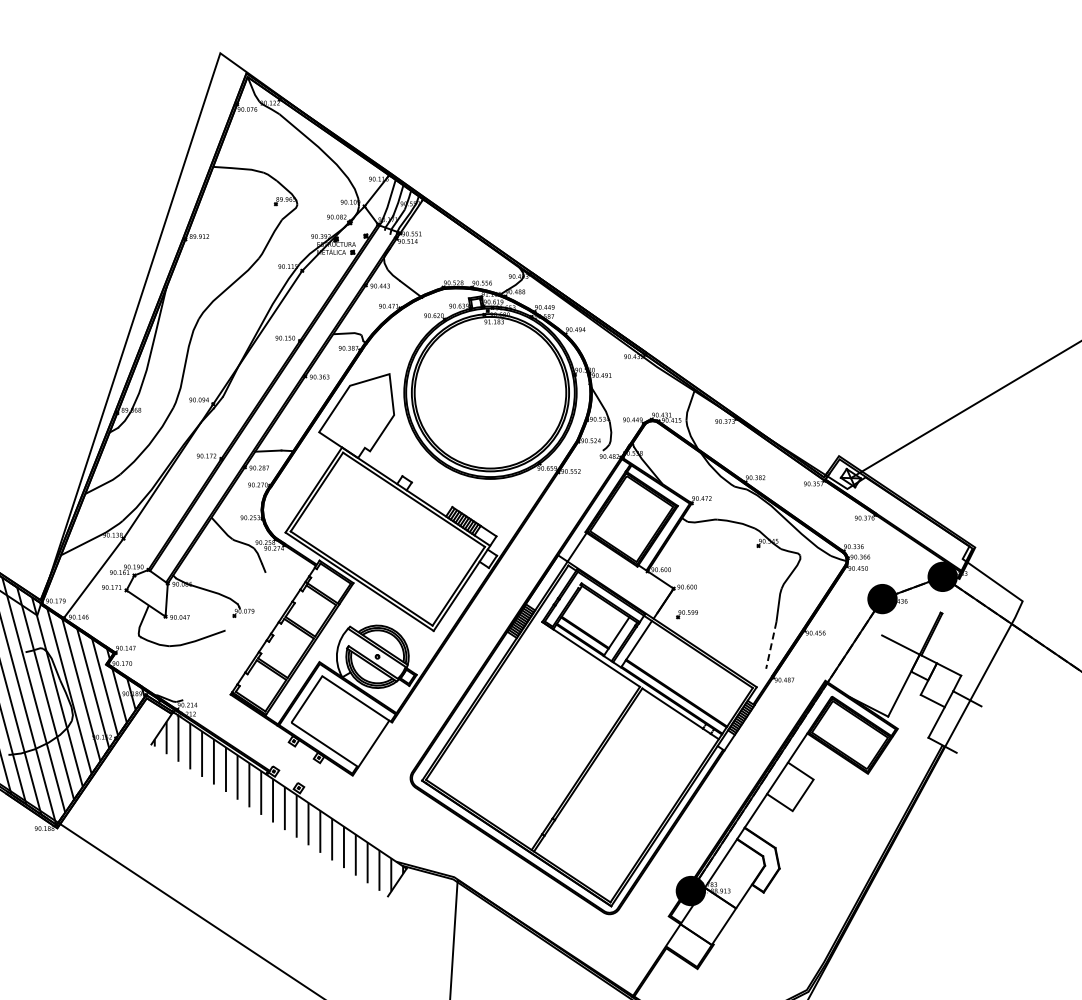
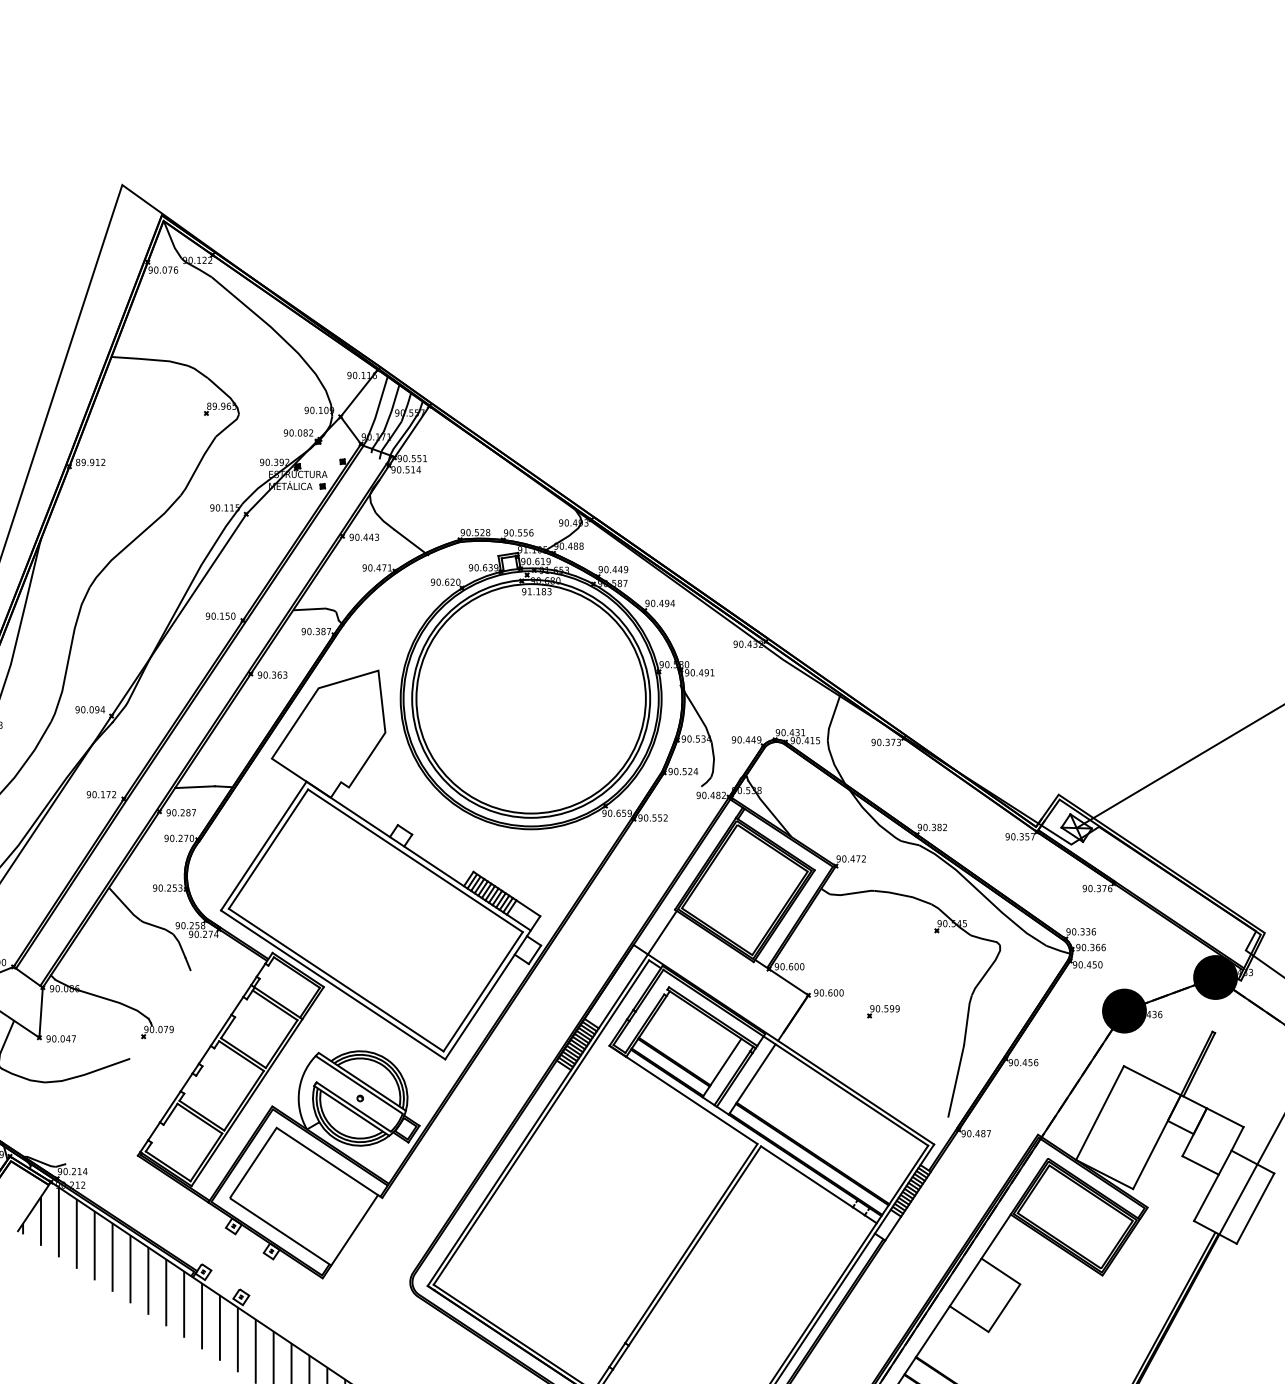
part: (686, 614) -> (882, 1011), moved
line: (771, 645) -> (956, 1081), dashed -> solid
line: (866, 666) -> (1100, 1113), added
line: (968, 729) -> (1254, 1208), added

